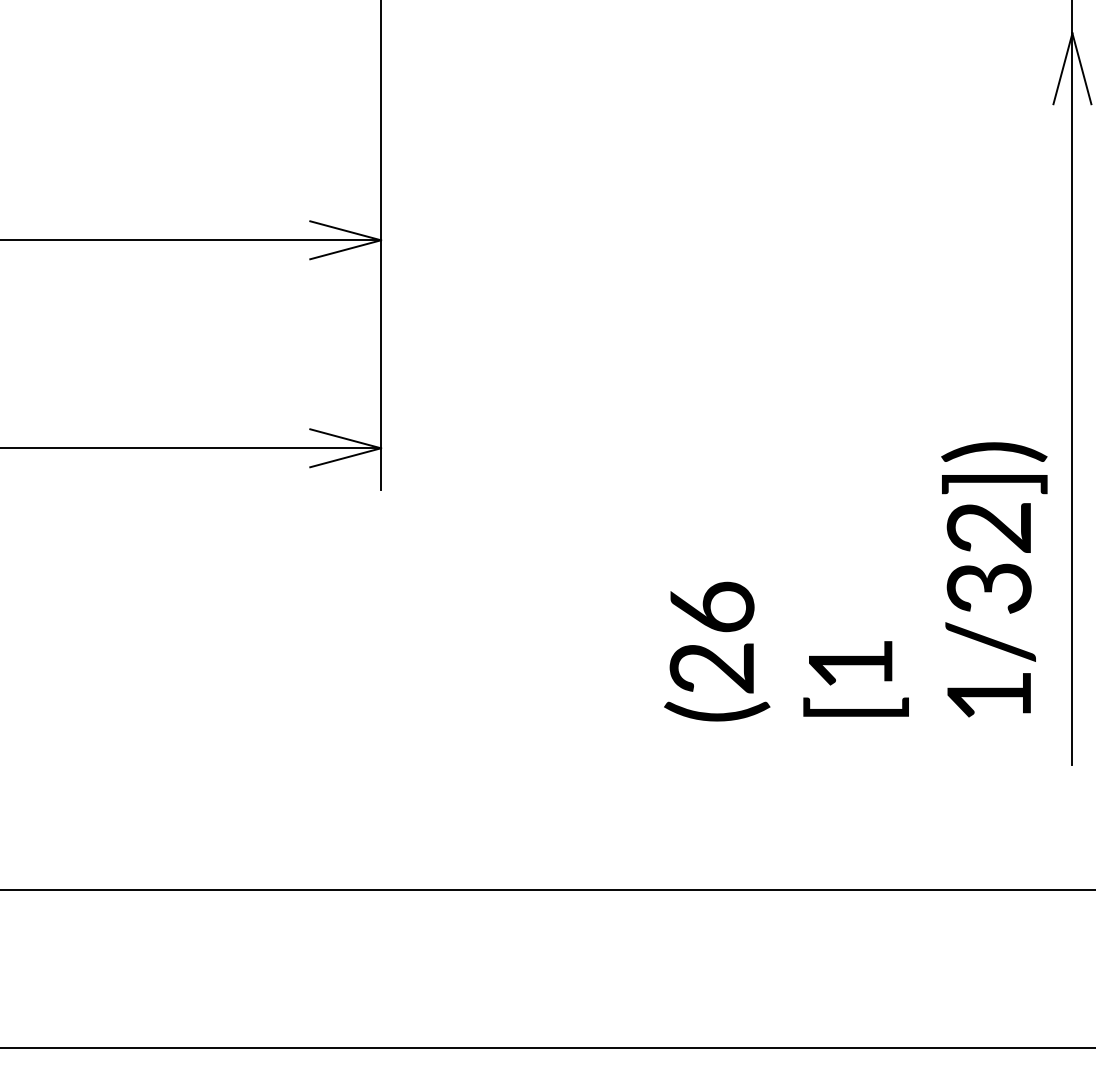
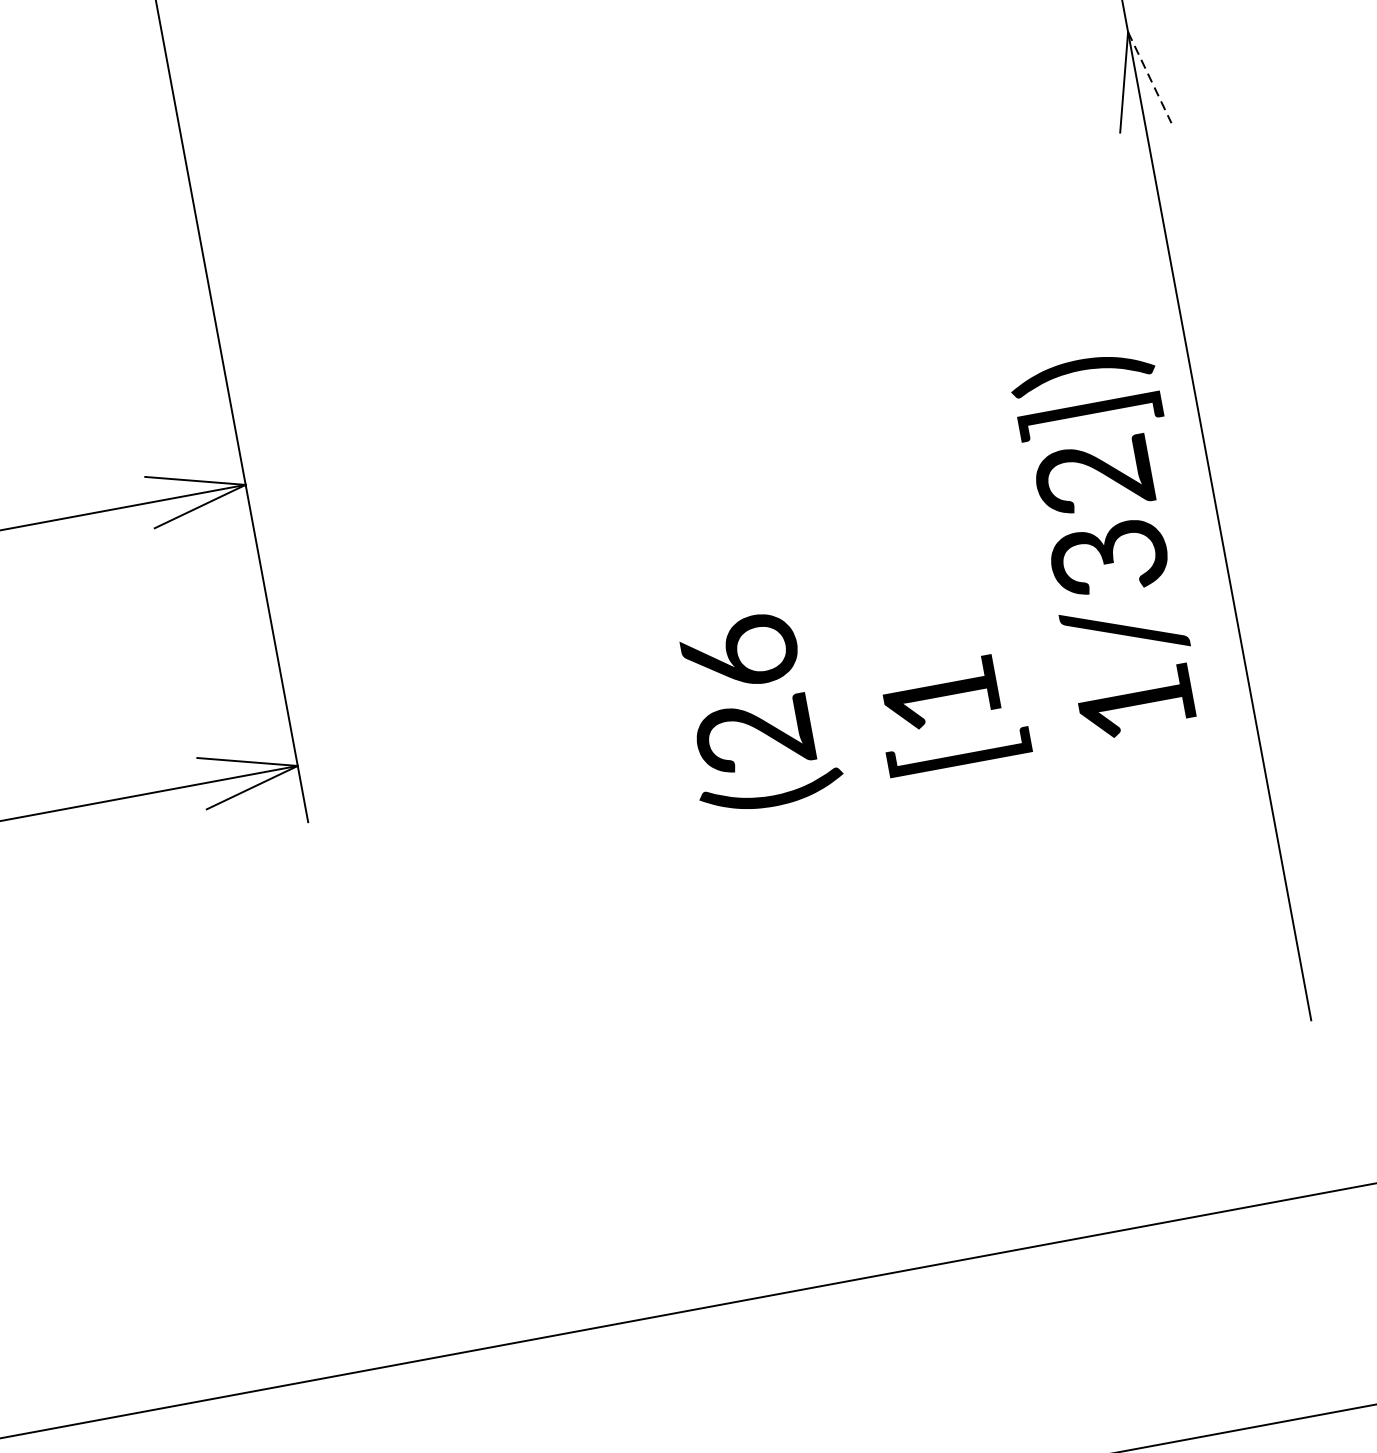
line: (1081, 68) -> (1149, 77), solid -> dashed
text: (855, 581) -> (926, 582), moved

